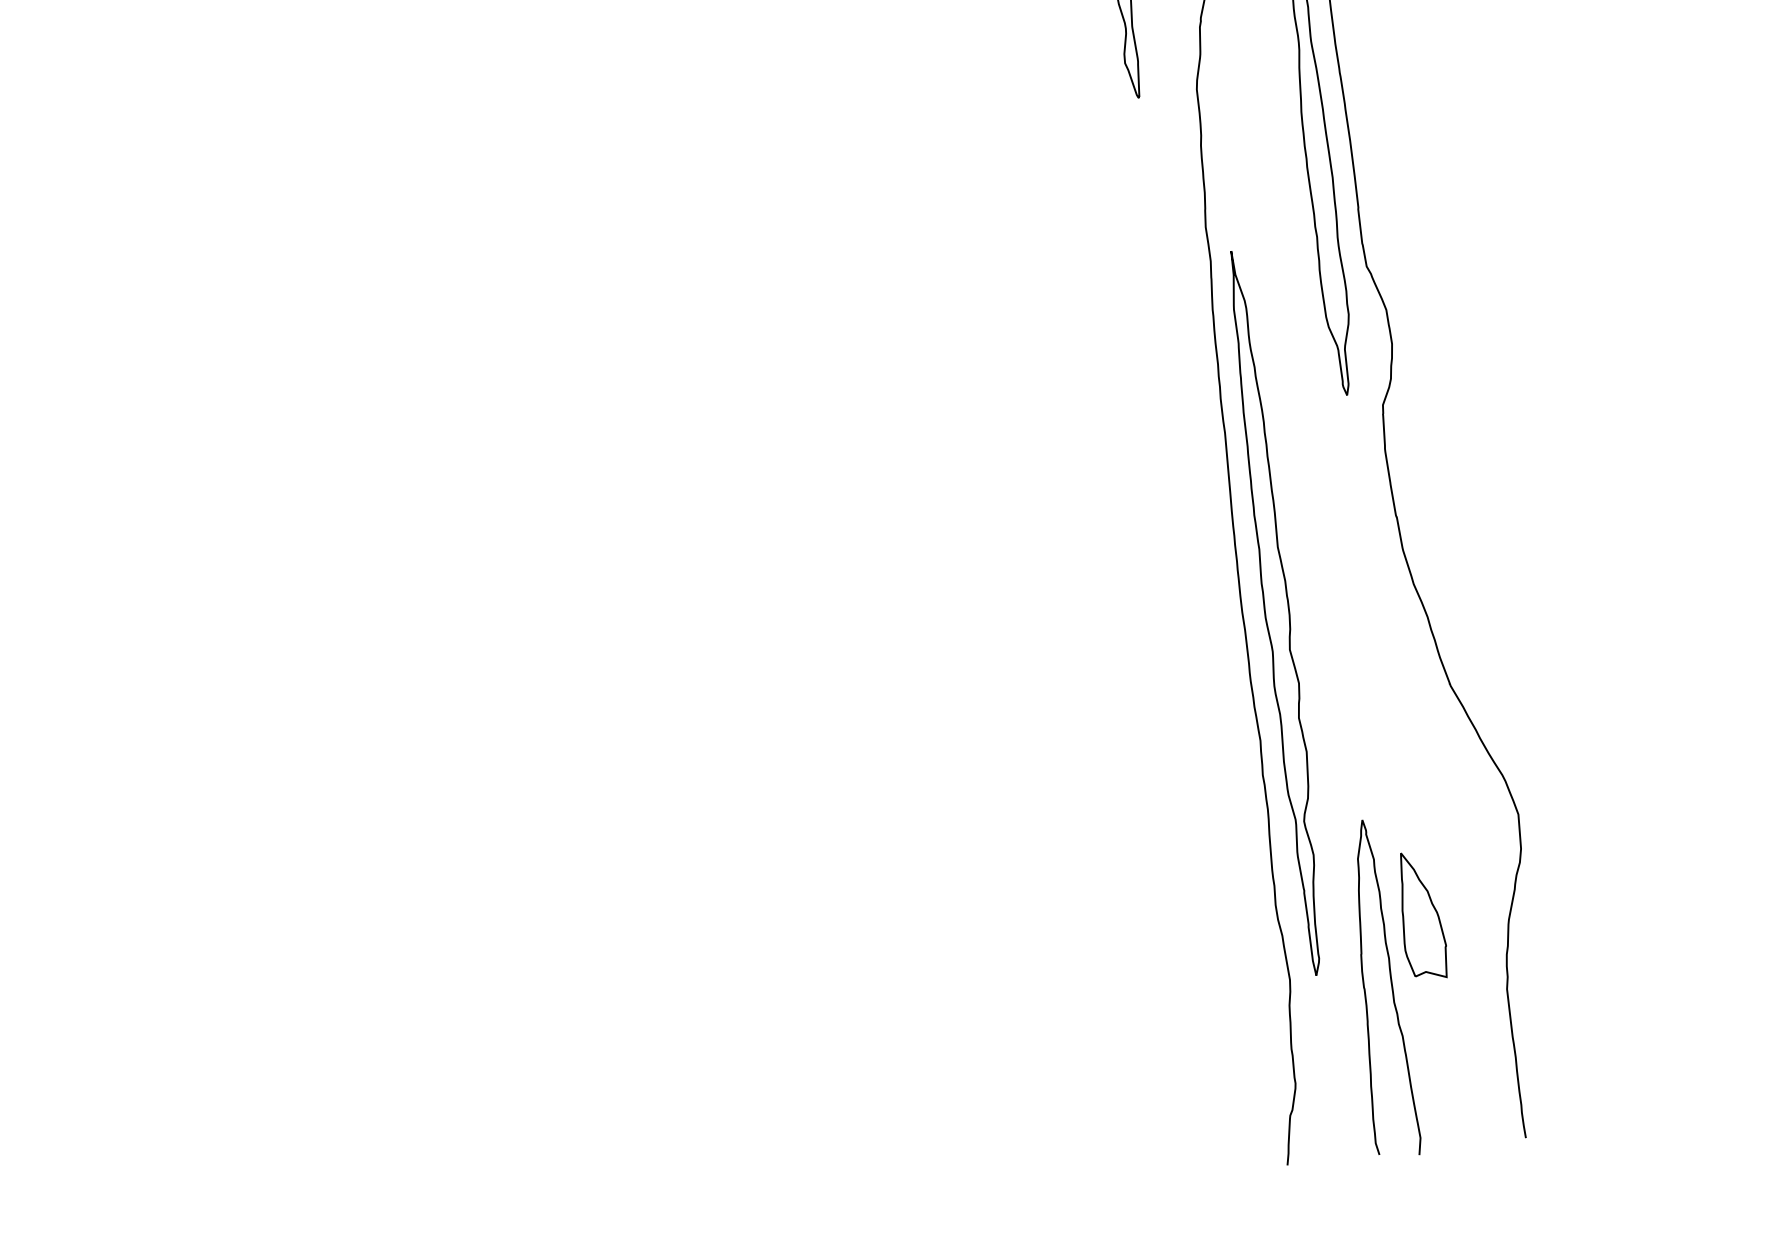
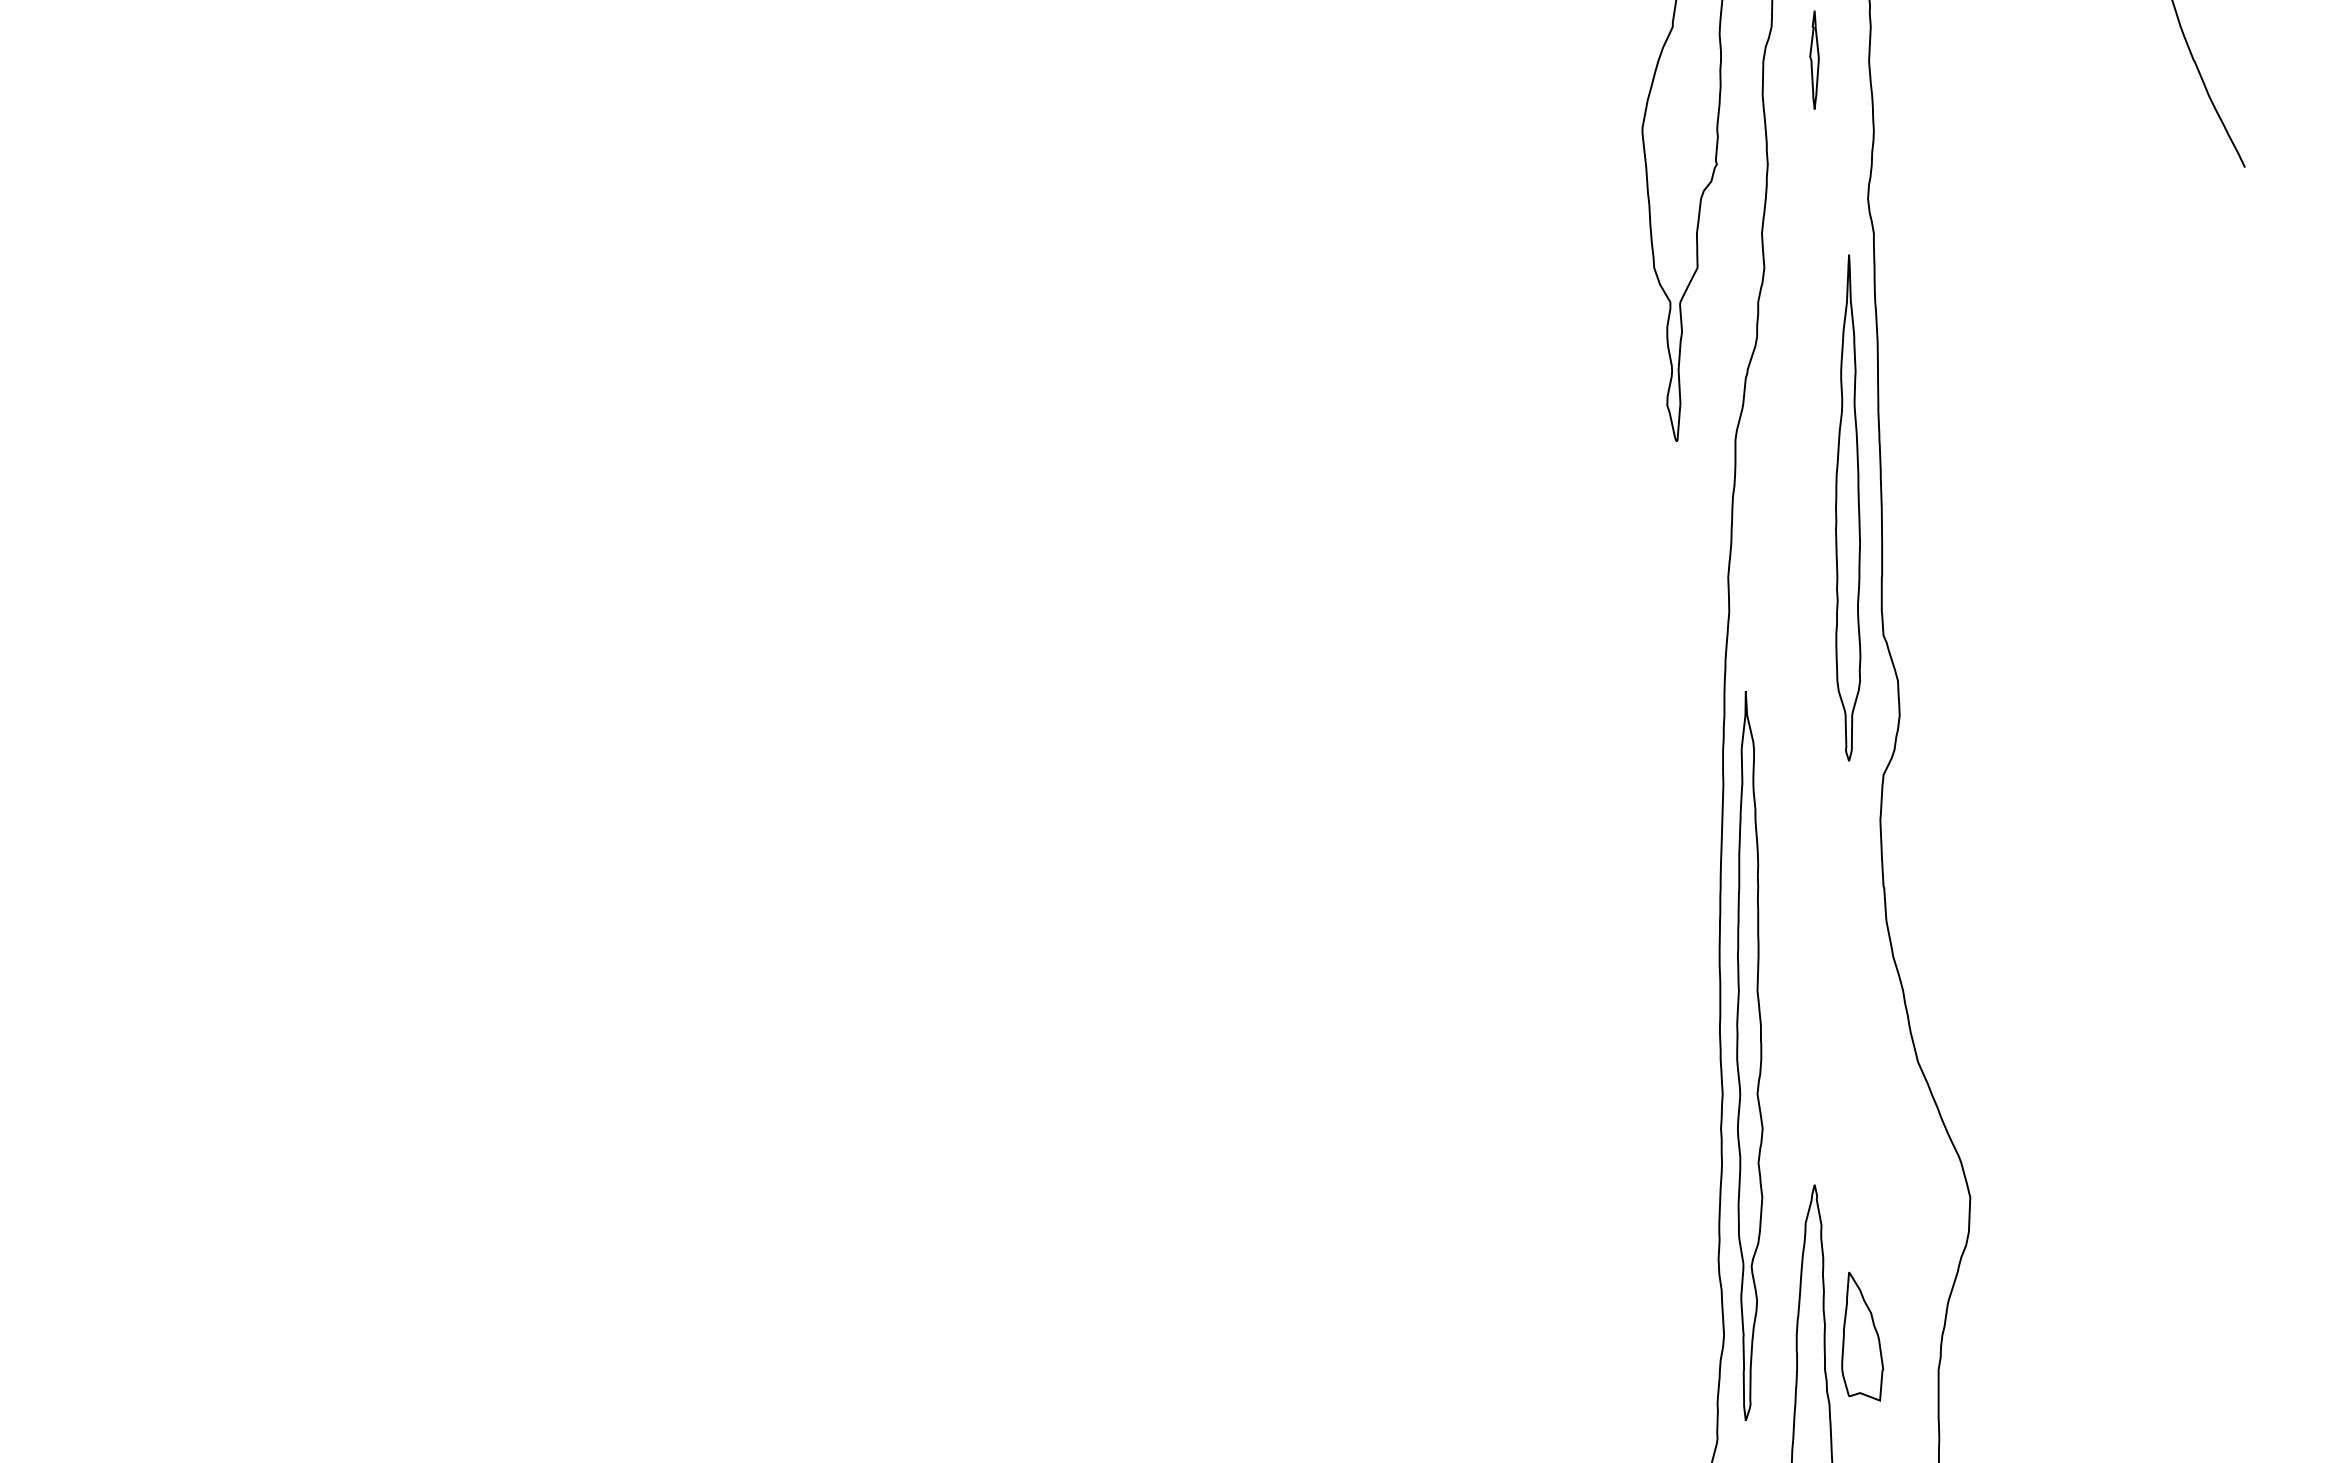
part: (1277, 612) -> (1749, 1055), moved
part: (1421, 915) -> (1862, 1336), moved

